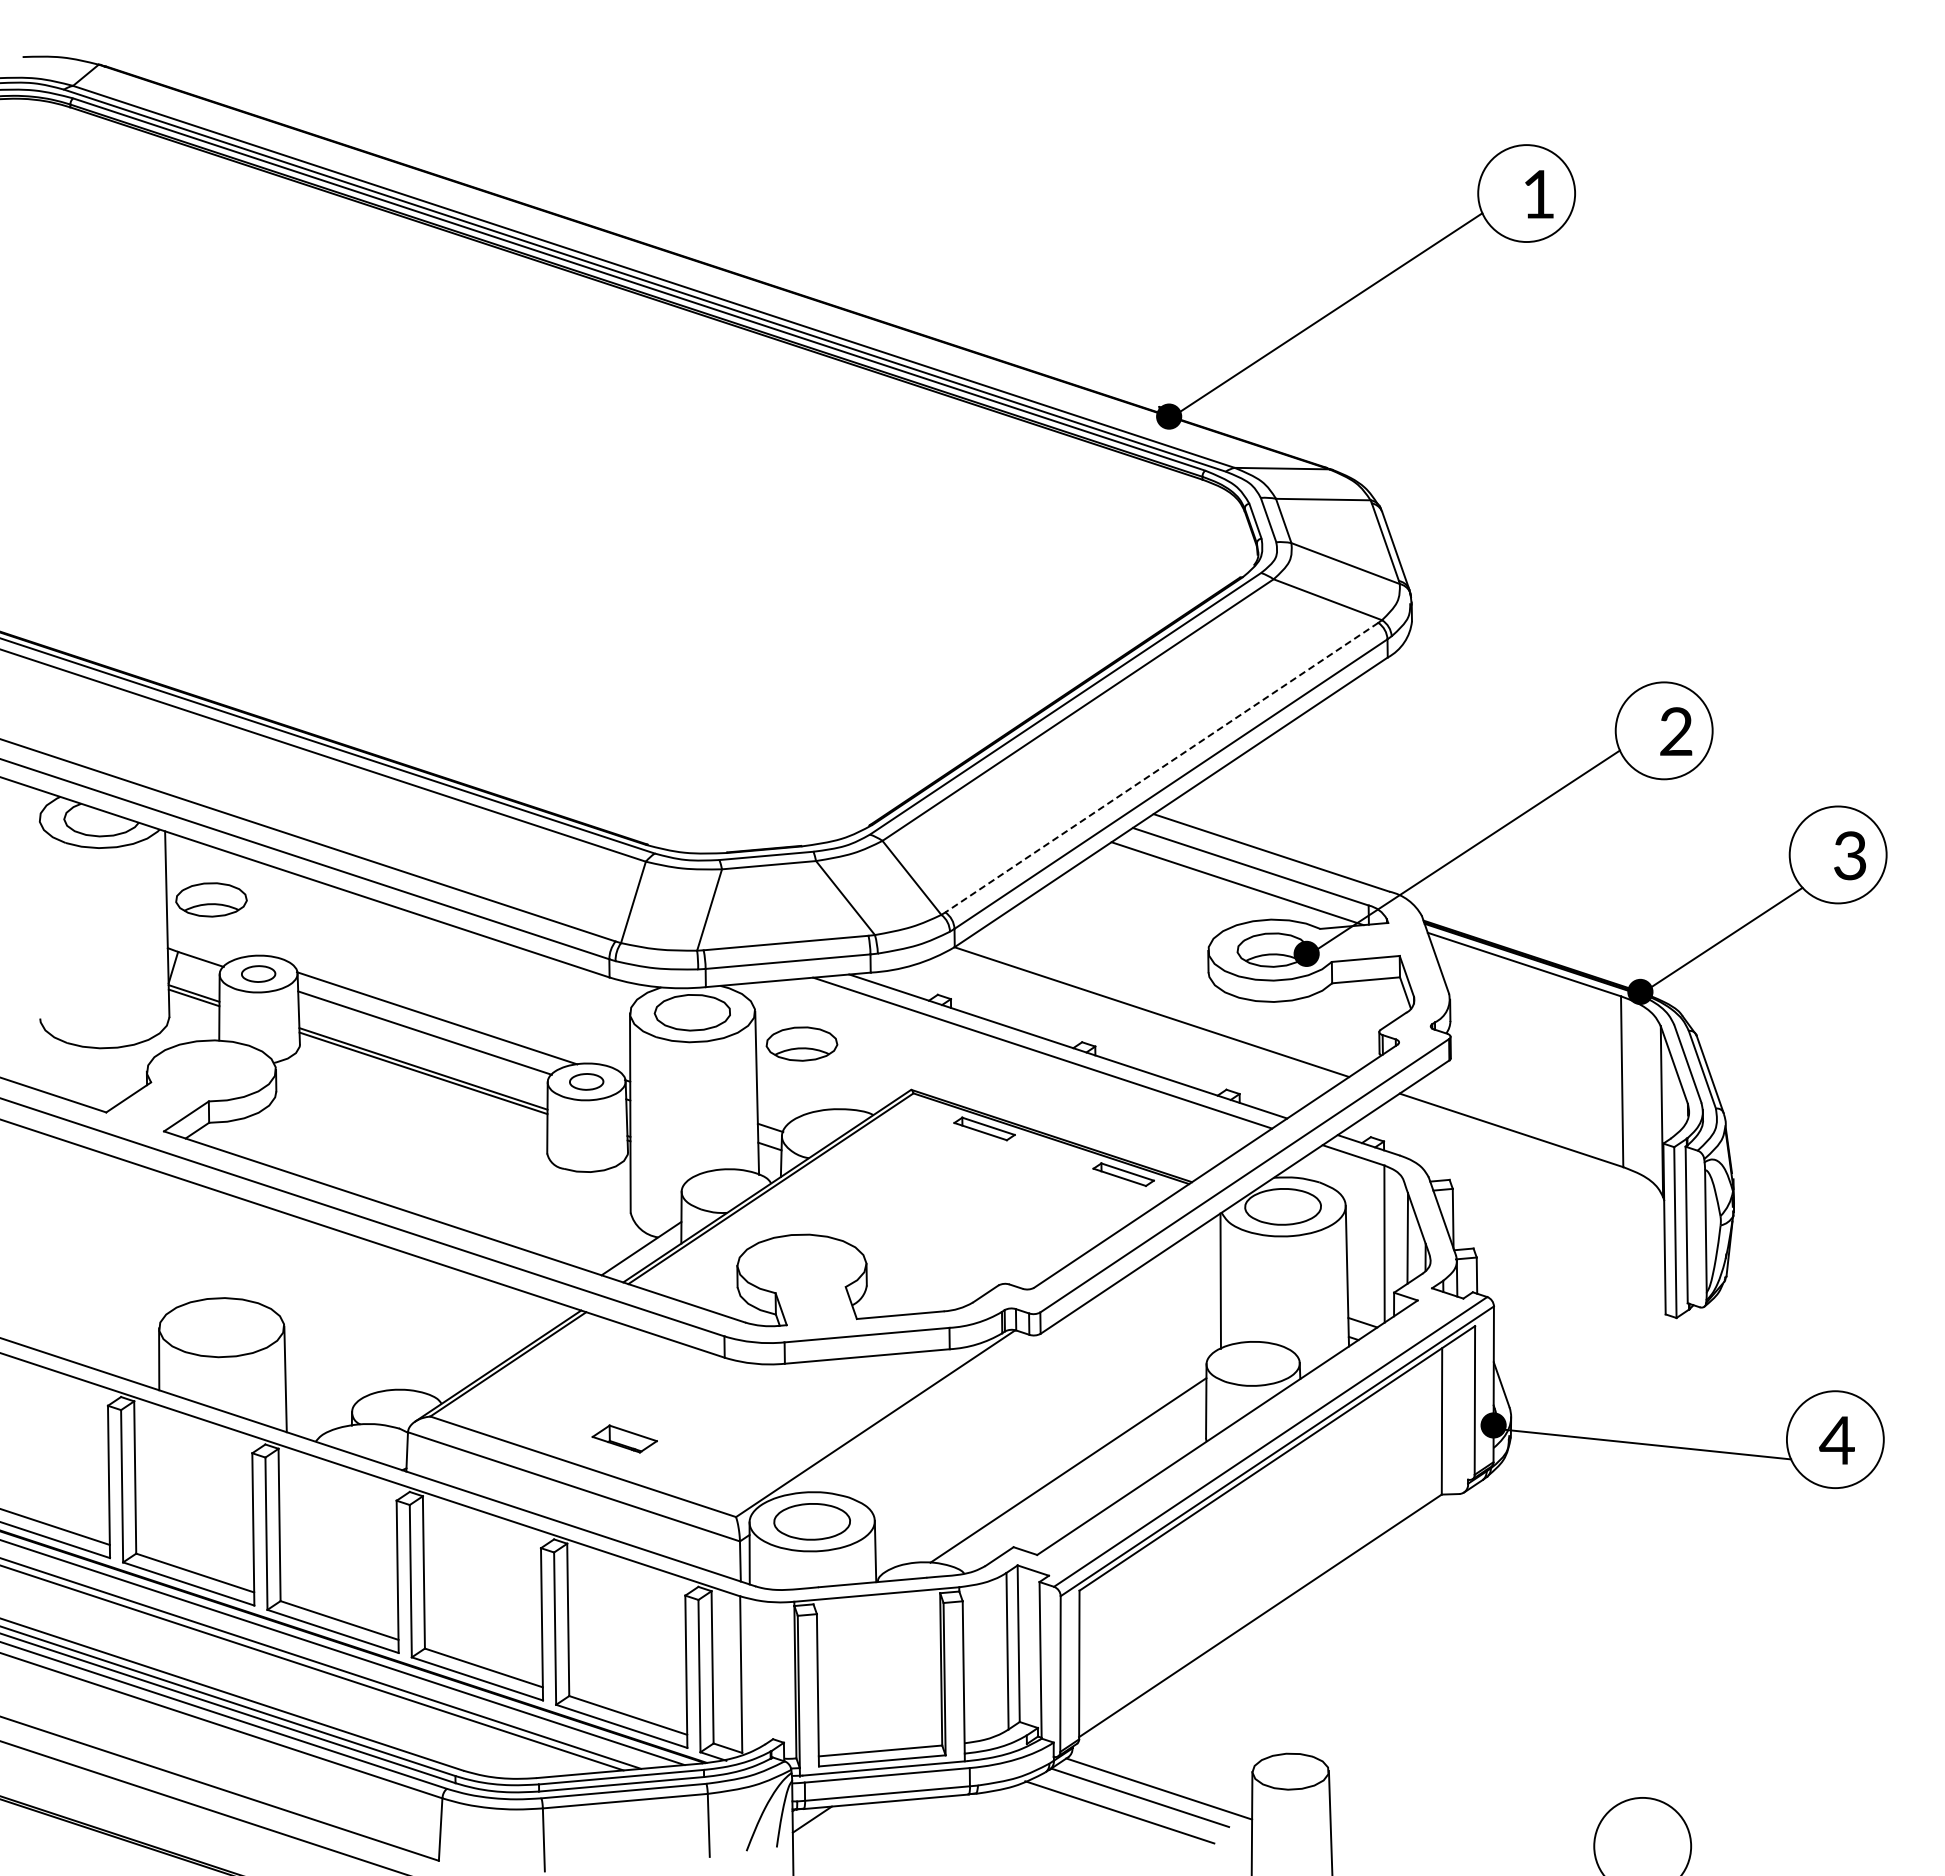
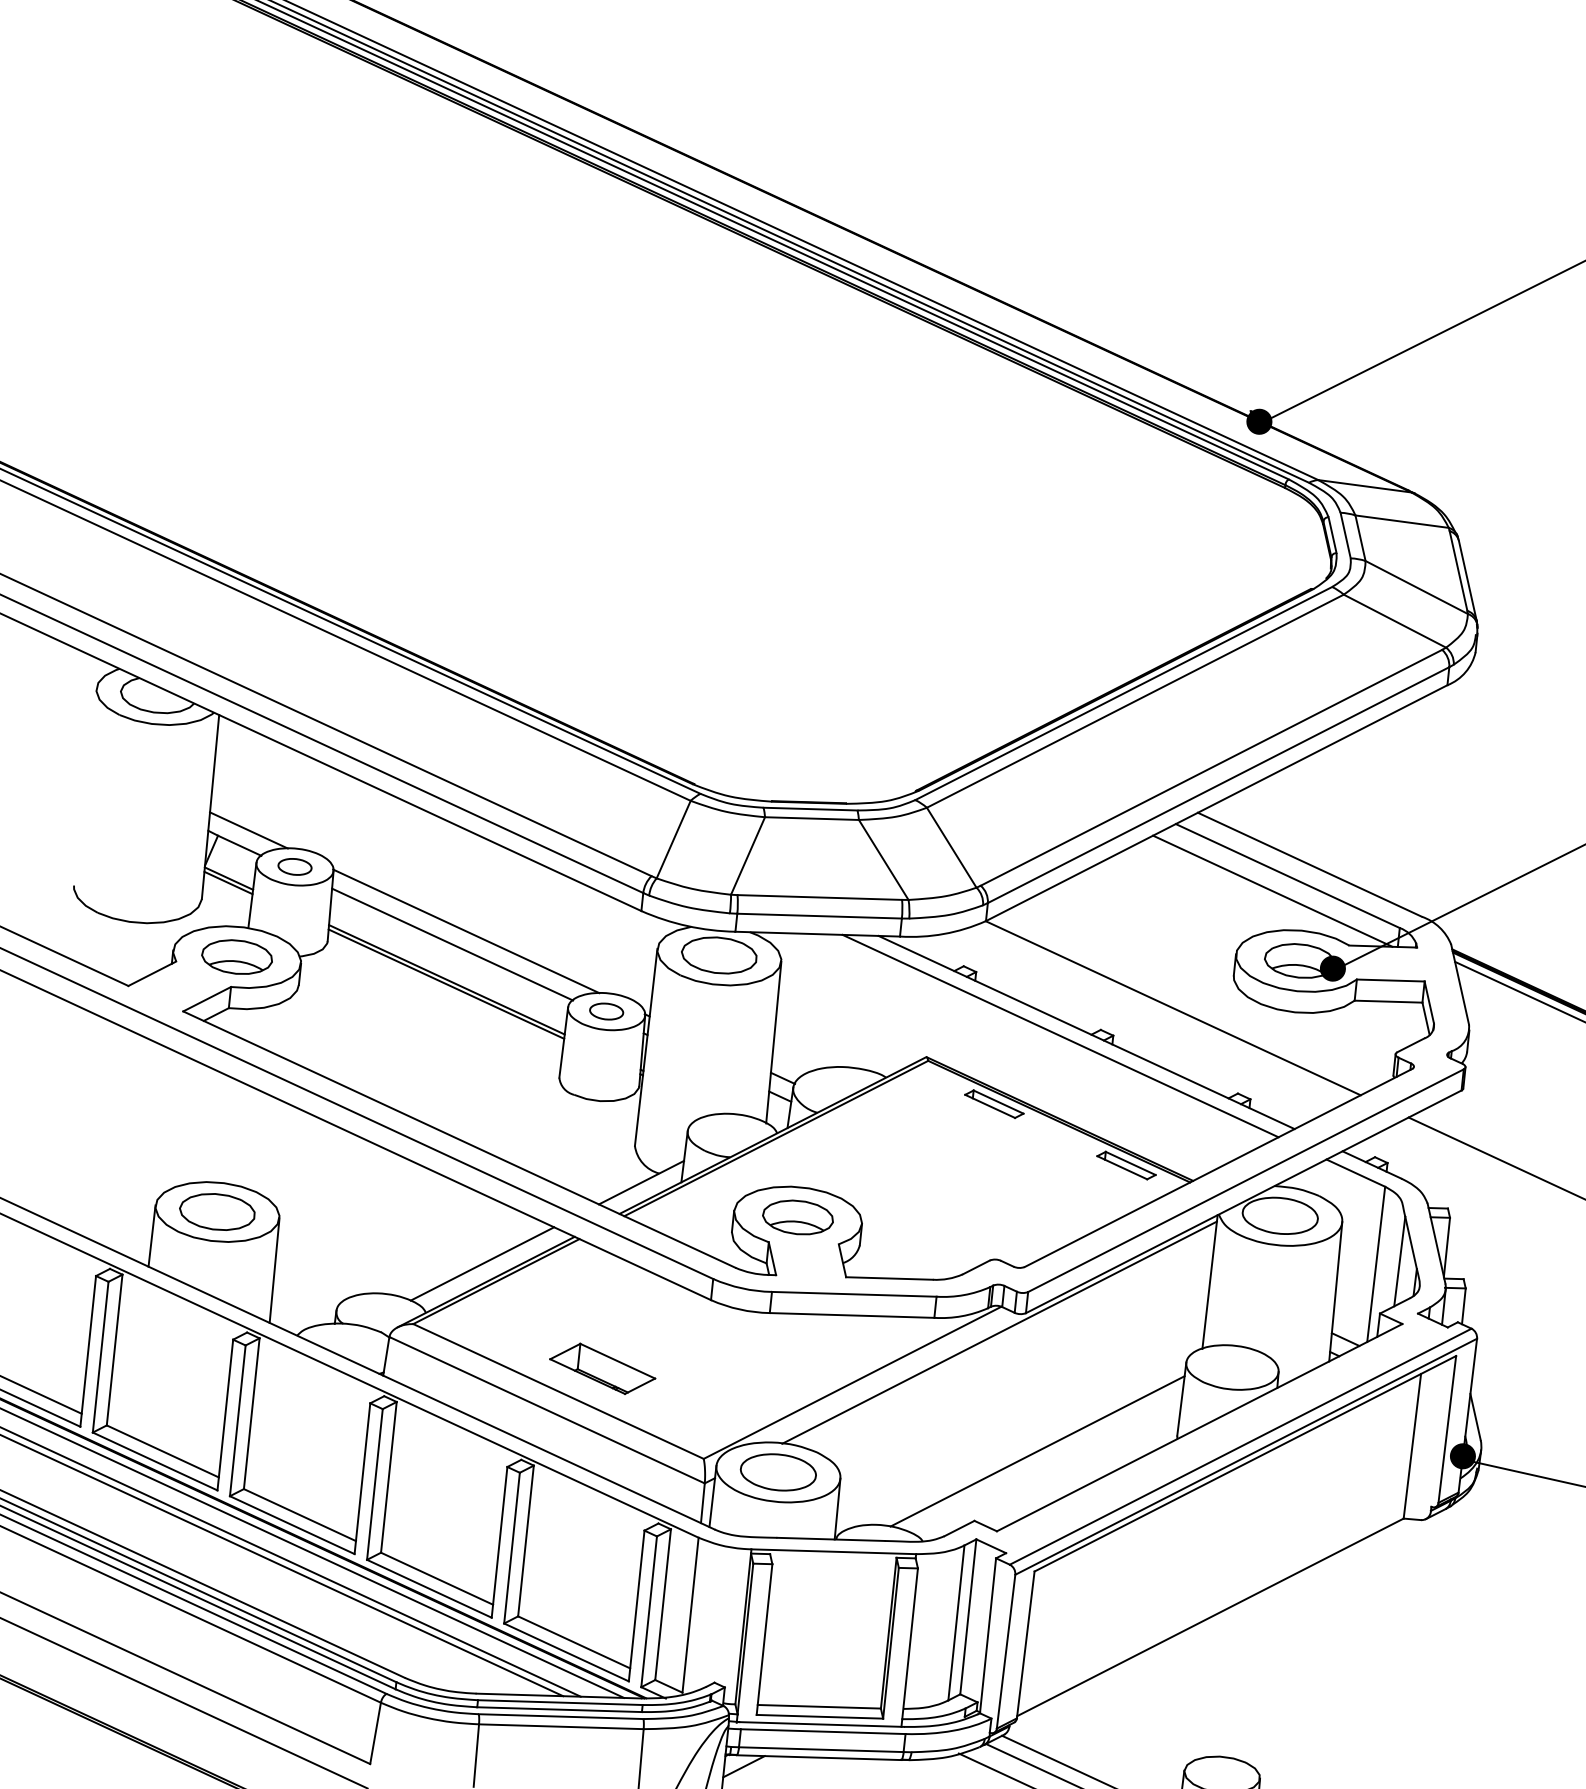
line: (1161, 767) -> (1211, 767), dashed -> solid
part: (211, 899) -> (237, 956), moved
line: (208, 942) -> (249, 829), added
part: (801, 1043) -> (797, 1216), moved
part: (221, 1327) -> (217, 1211), added
line: (492, 1348) -> (482, 1264), added
line: (1016, 1356) -> (999, 1332), added
part: (624, 1438) -> (602, 1368), size x1.67

